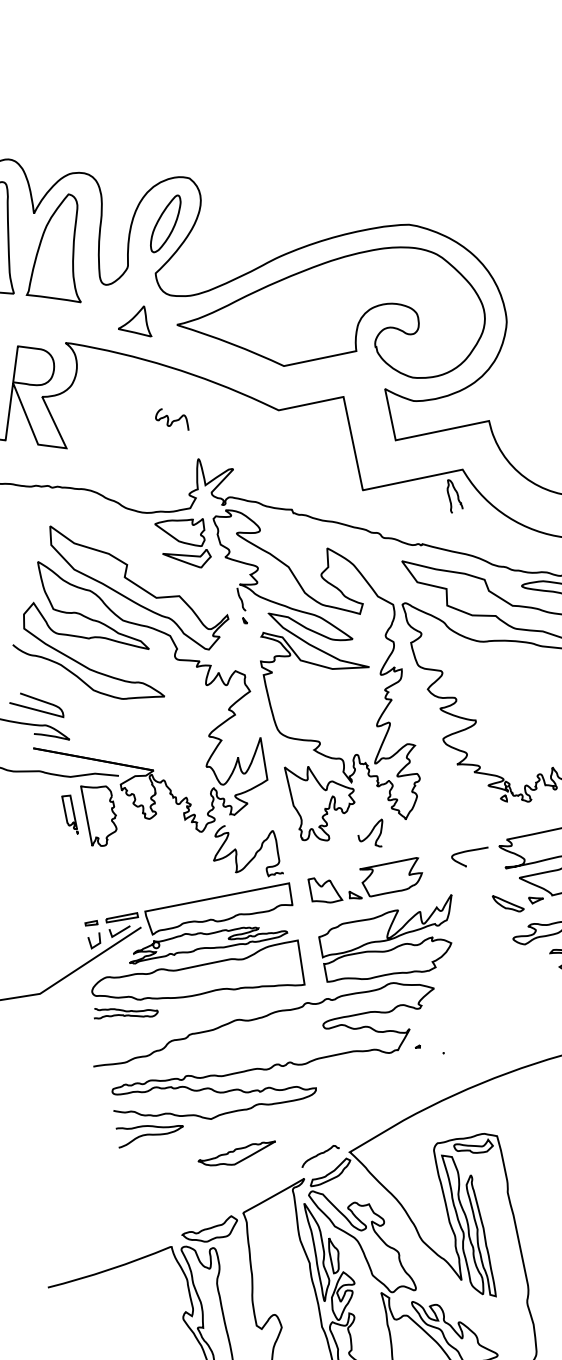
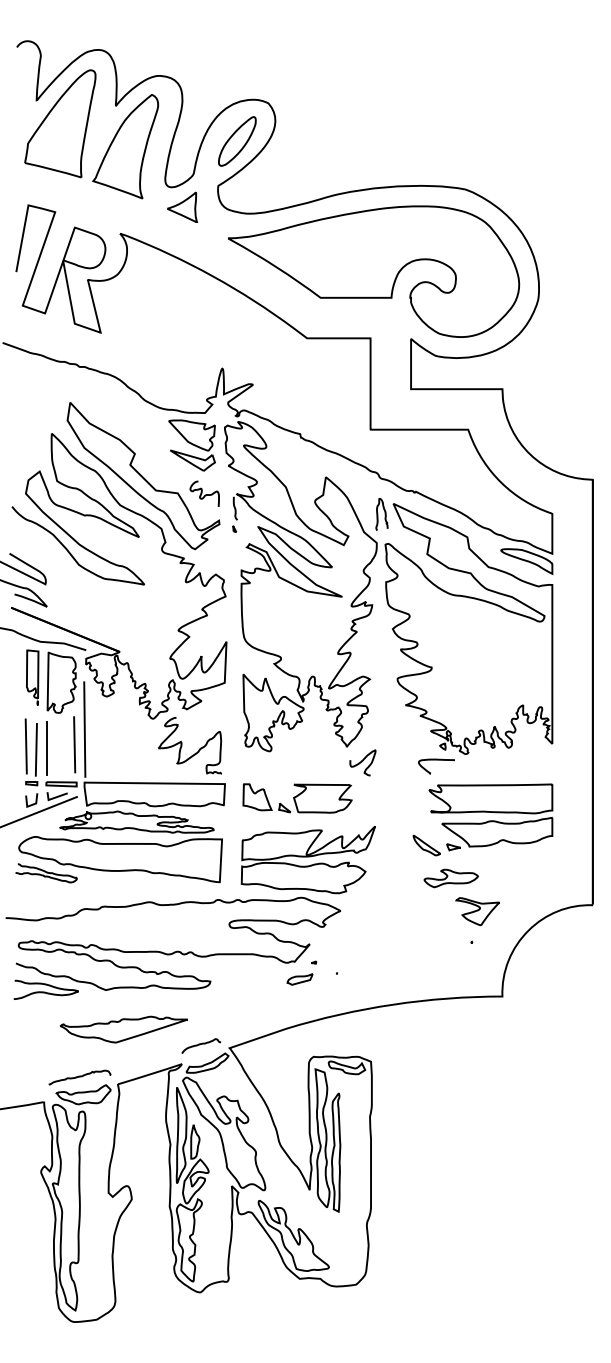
part: (133, 323) -> (182, 206), moved
curve: (172, 420) -> (205, 494), moved
curve: (450, 496) -> (378, 514), moved
part: (69, 815) -> (32, 677), size x1.43
curve: (371, 834) -> (362, 762), moved
curve: (469, 851) -> (436, 760), moved
line: (133, 857) -> (84, 729), added
line: (126, 874) -> (74, 744), added
line: (99, 883) -> (47, 747), added
line: (77, 887) -> (25, 746), added
line: (88, 888) -> (35, 749), added
part: (406, 1067) -> (299, 979), added
part: (237, 1155) -> (123, 1029), size x1.67
curve: (202, 1213) -> (79, 1077), added

